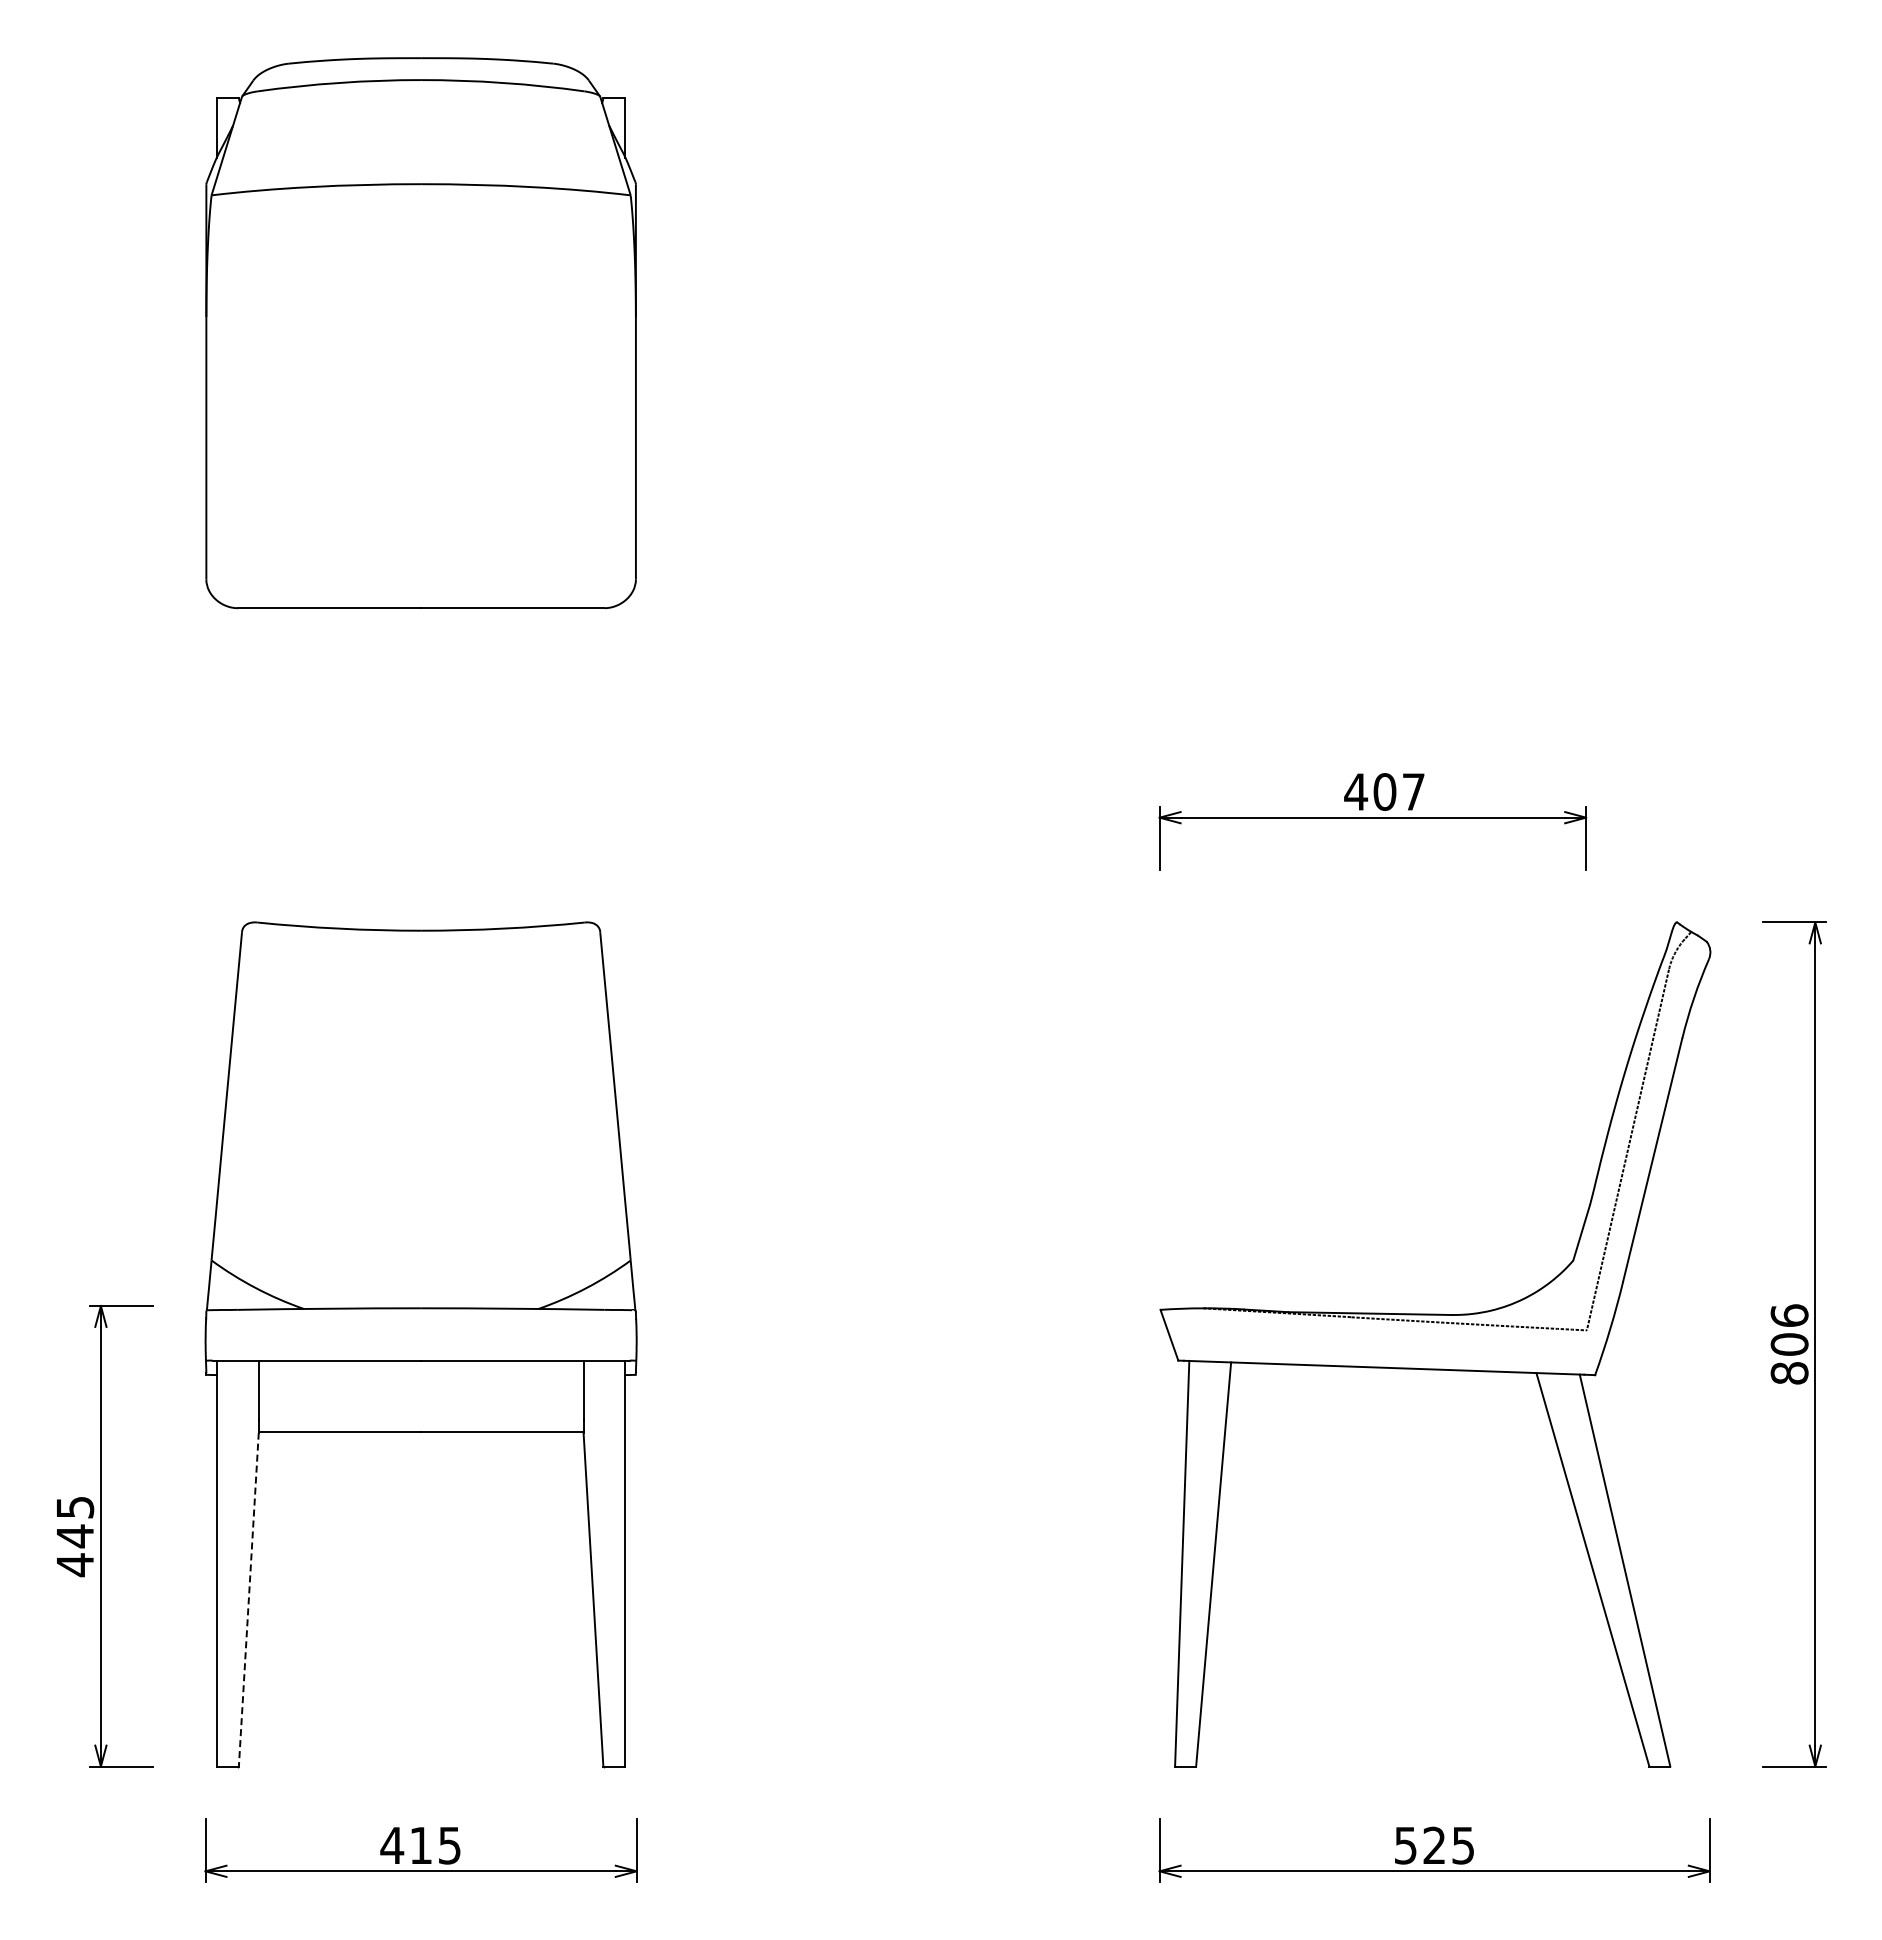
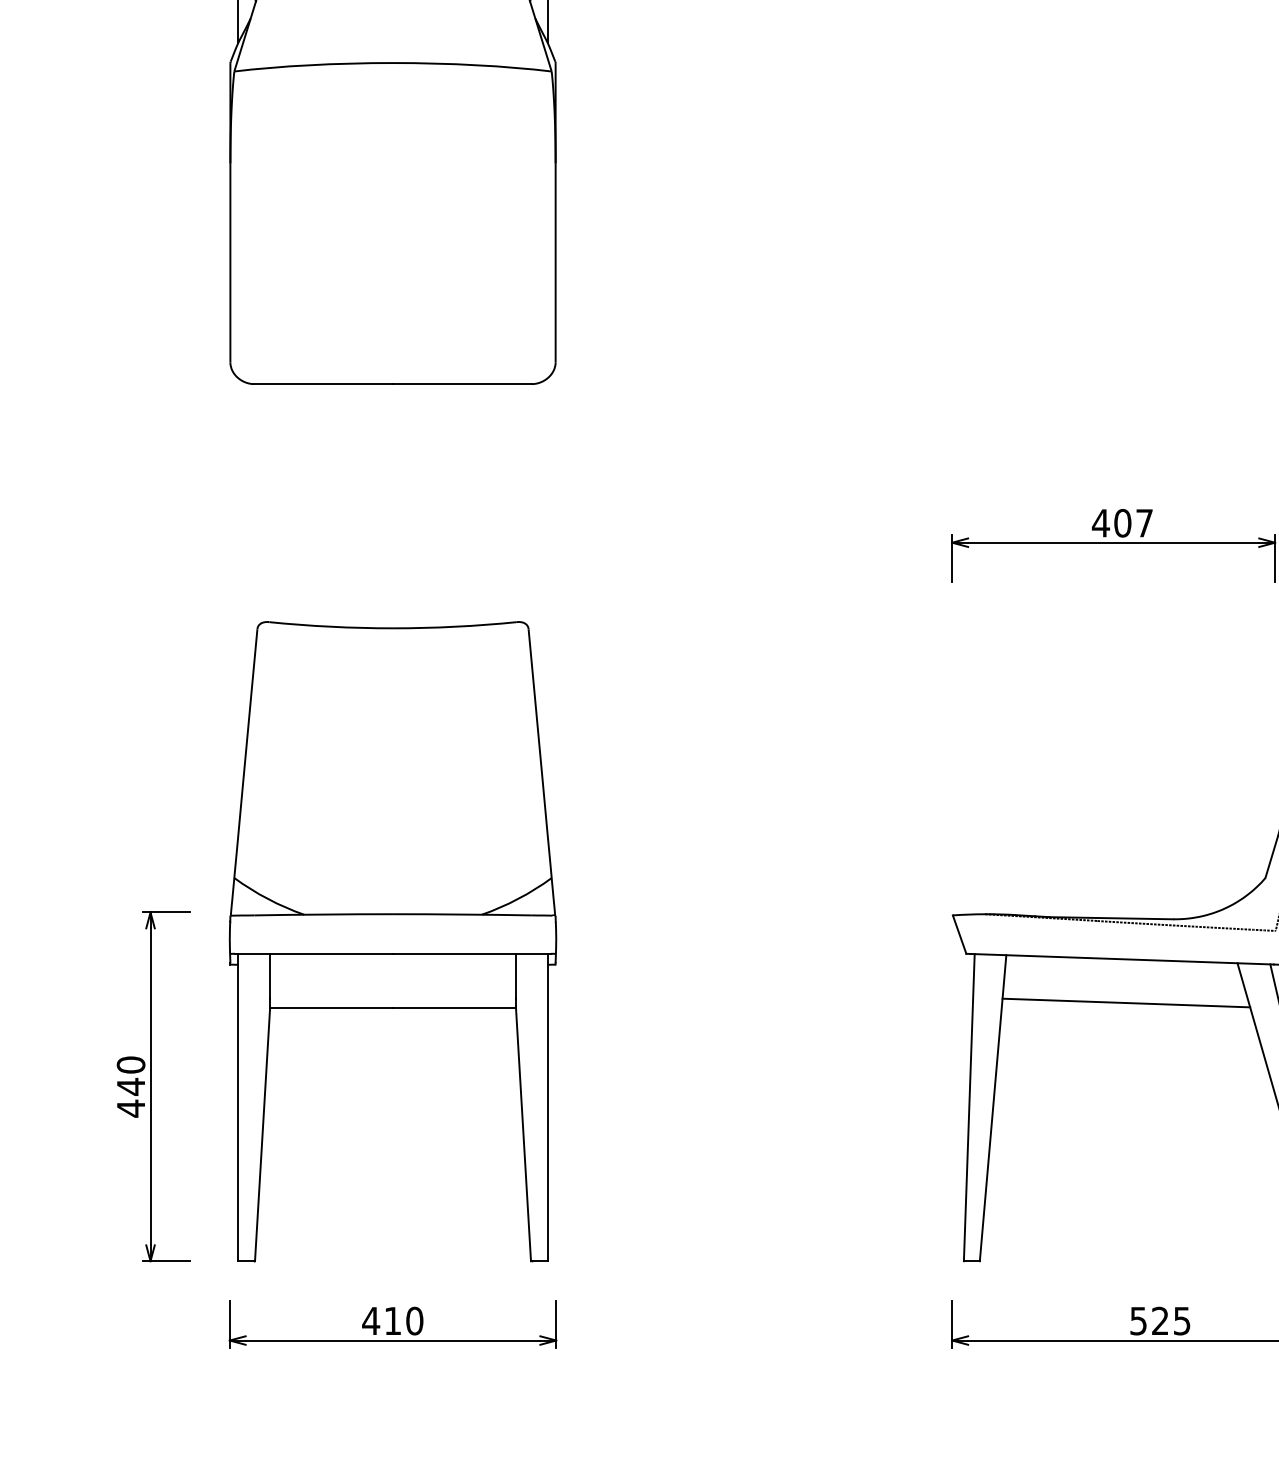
line: (1389, 1425) -> (1126, 1002), added
text: (75, 1507) -> (131, 1065), 445 -> 440
line: (248, 1600) -> (262, 1135), dashed -> solid
text: (449, 1845) -> (414, 1320), 415 -> 410

